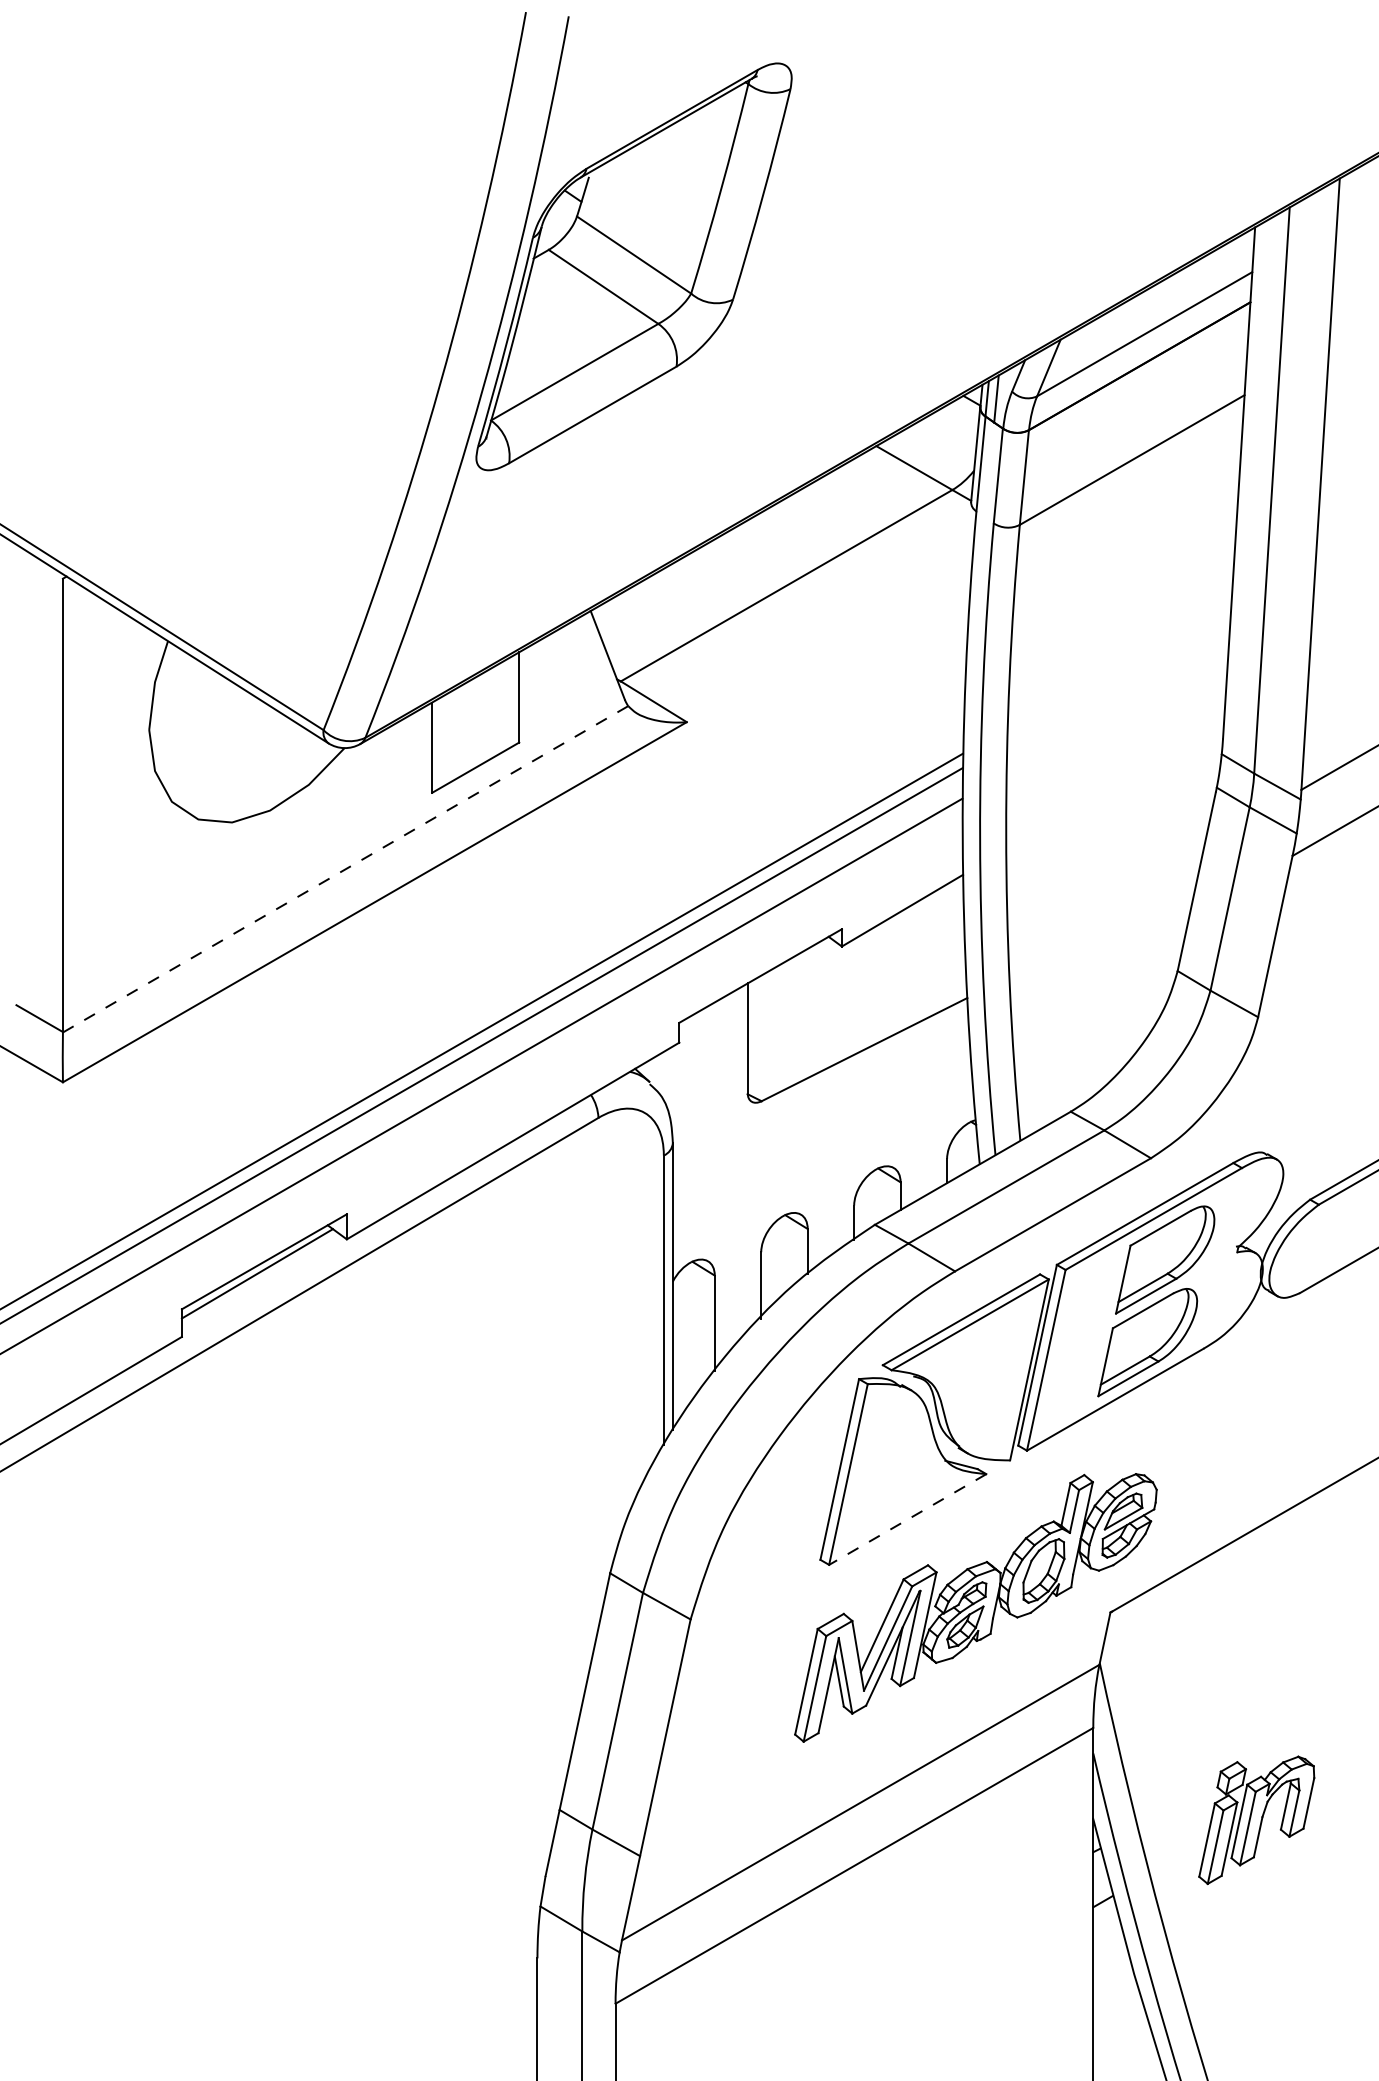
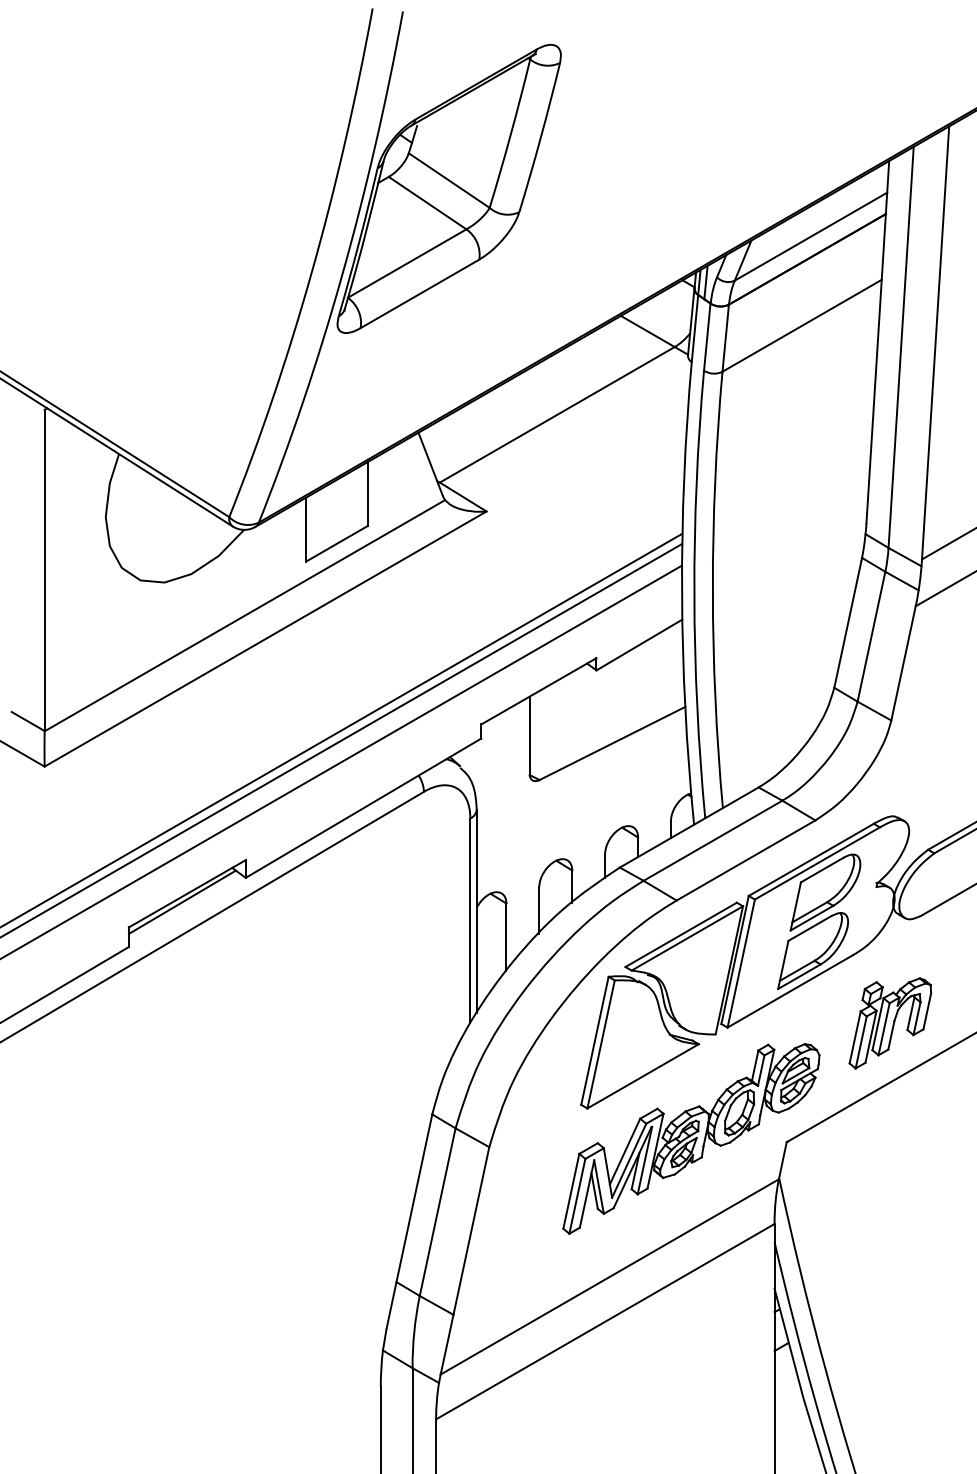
line: (346, 868) -> (245, 615), dashed -> solid
line: (906, 1519) -> (642, 1076), dashed -> solid
part: (1256, 1820) -> (890, 1023), moved

